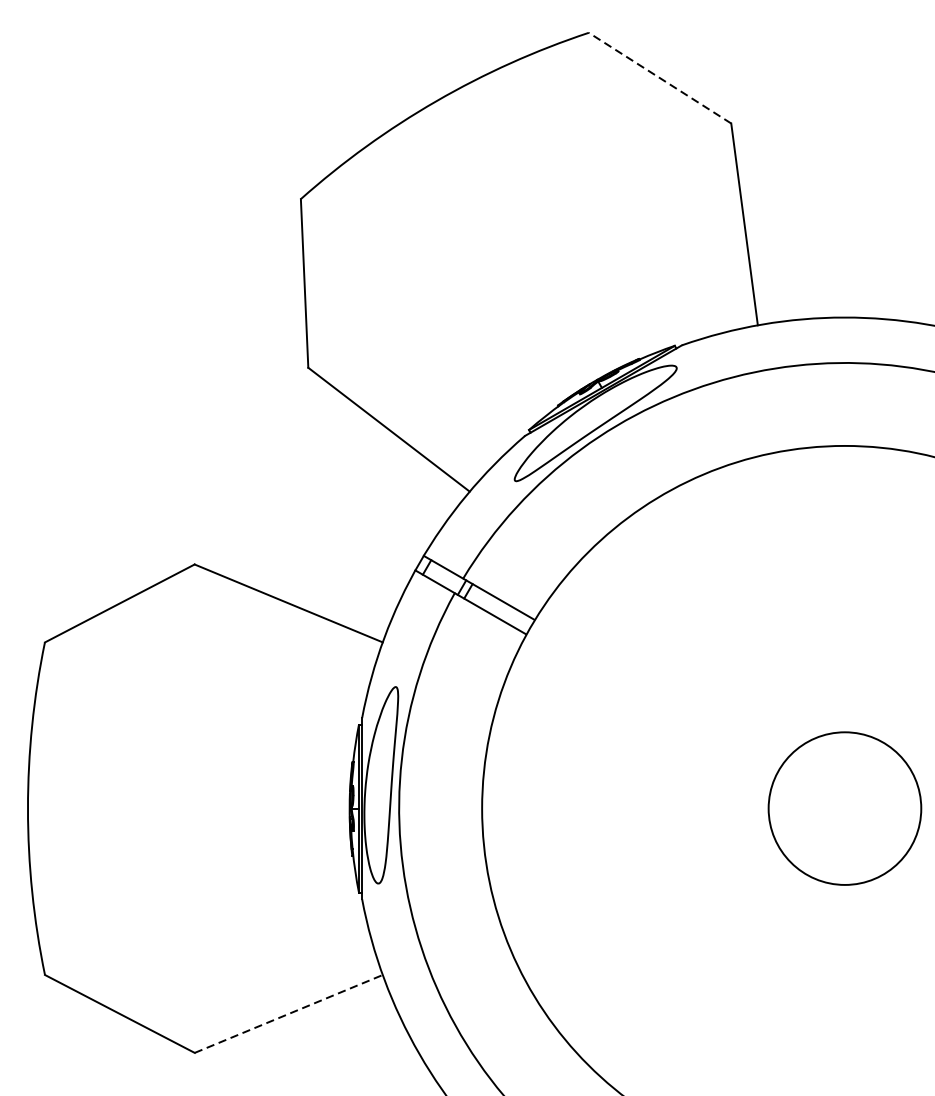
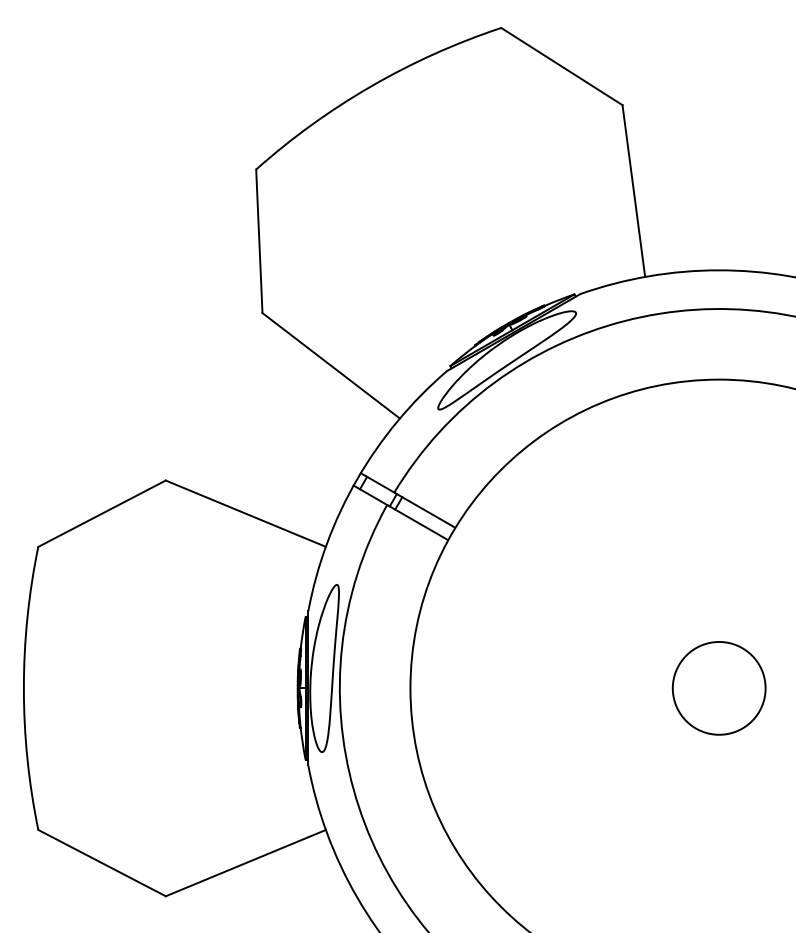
line: (659, 78) -> (561, 66), dashed -> solid
circle: (844, 808) -> (718, 688), size x0.71
line: (288, 1014) -> (245, 863), dashed -> solid

